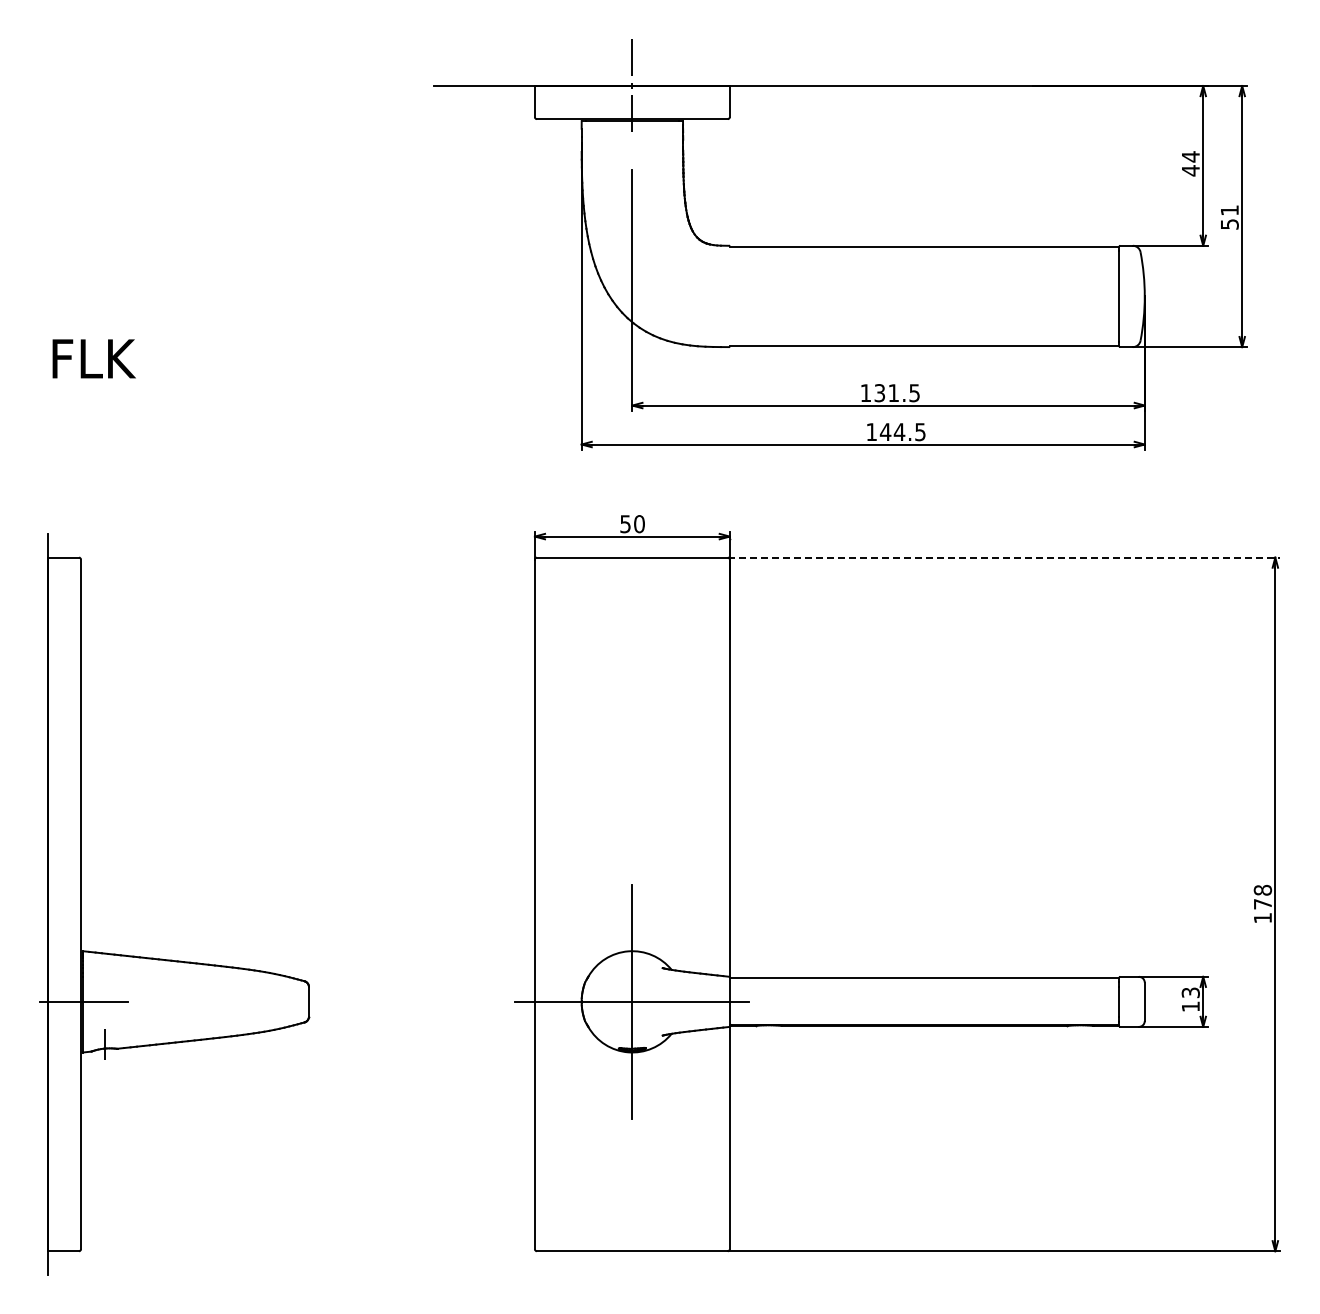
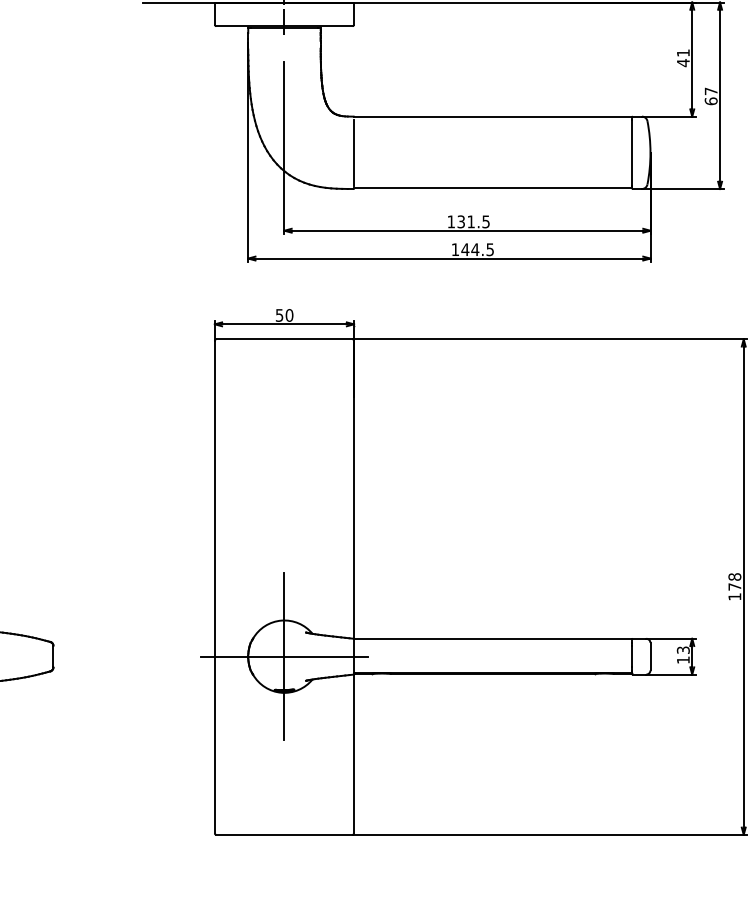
text: (1190, 156) -> (683, 52), 44 -> 41
text: (1229, 217) -> (710, 96), 51 -> 67
line: (729, 296) -> (353, 152), added
line: (1004, 557) -> (550, 339), dashed -> solid

